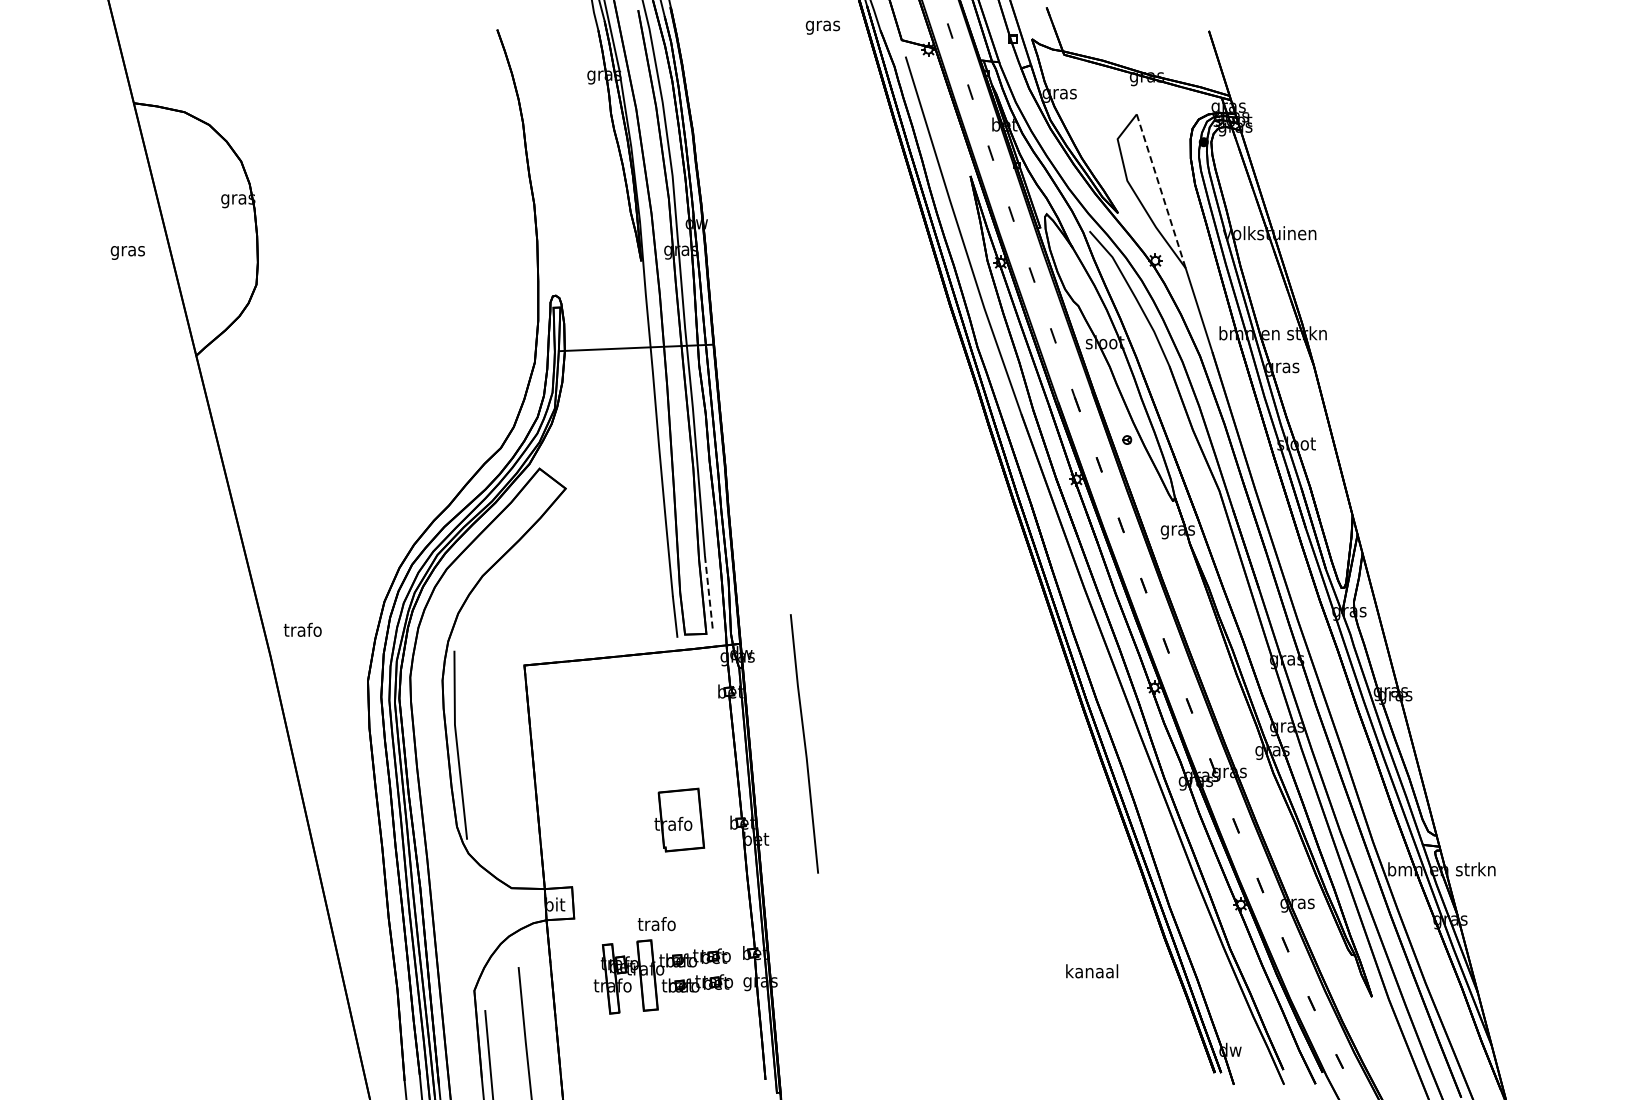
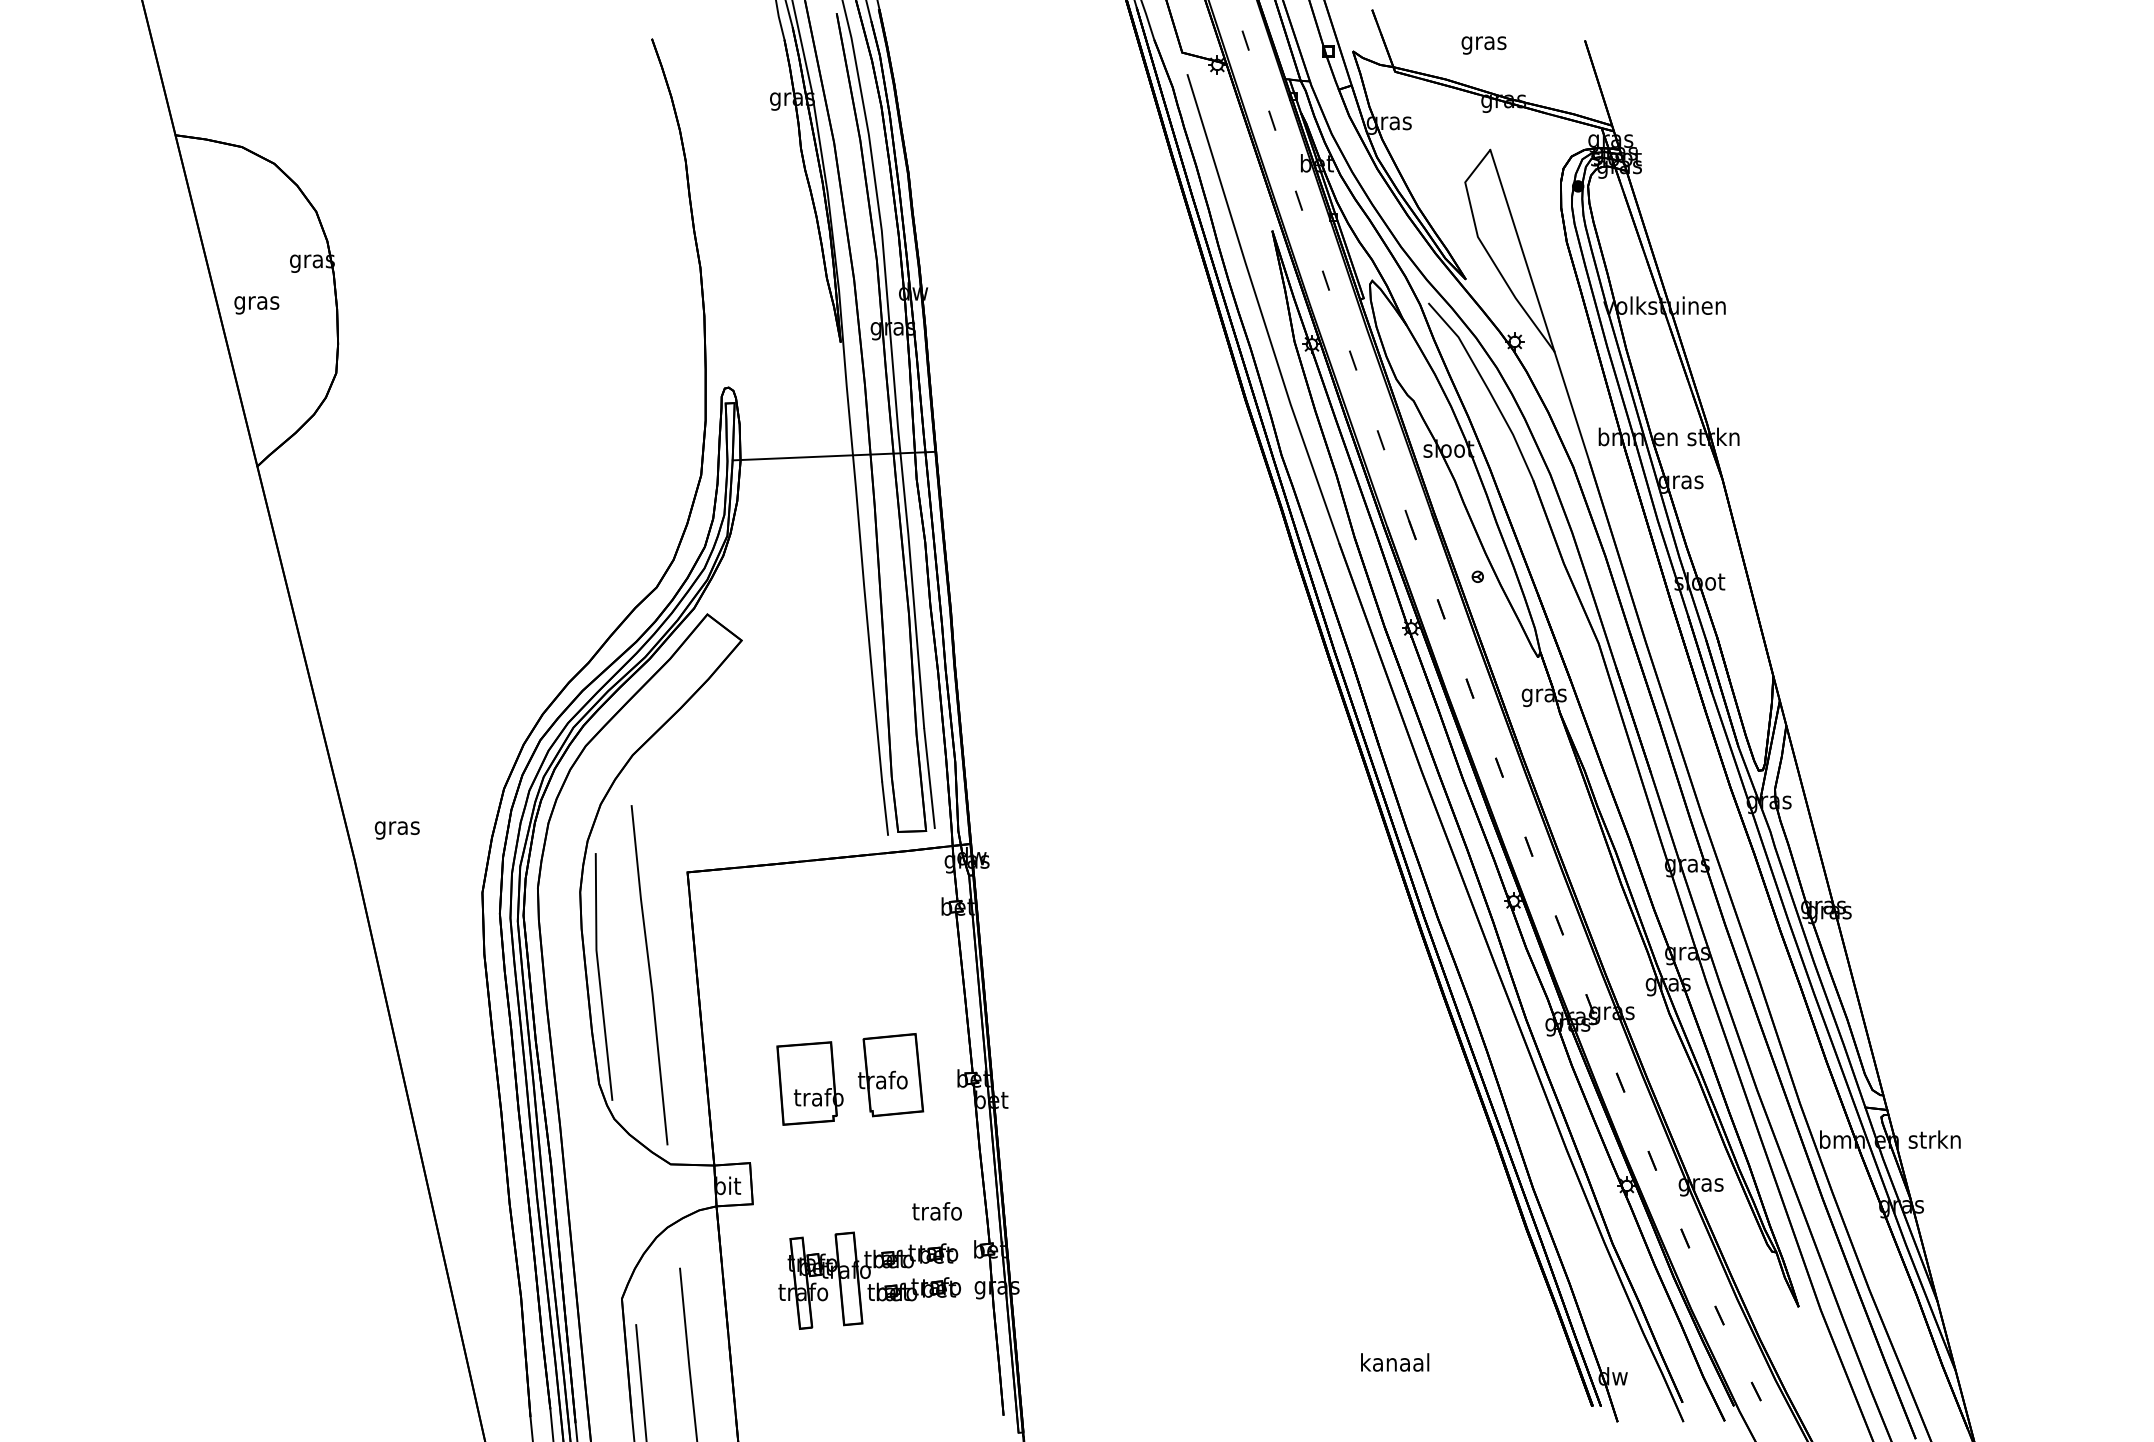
text: (822, 27) -> (1483, 45), moved
line: (1161, 191) -> (1522, 251), dashed -> solid
text: (127, 252) -> (256, 304), moved
line: (709, 594) -> (930, 779), dashed -> solid
text: (302, 631) -> (396, 827), trafo -> gras
line: (803, 742) -> (648, 973), moved
part: (617, 826) -> (809, 1083), added
text: (656, 924) -> (936, 1211), moved
text: (1092, 971) -> (1395, 1362), moved

